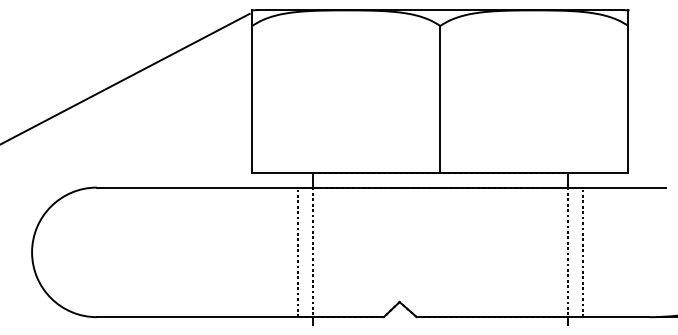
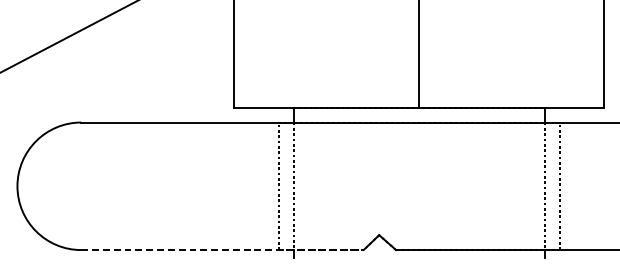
line: (240, 317) -> (222, 250), solid -> dashed

